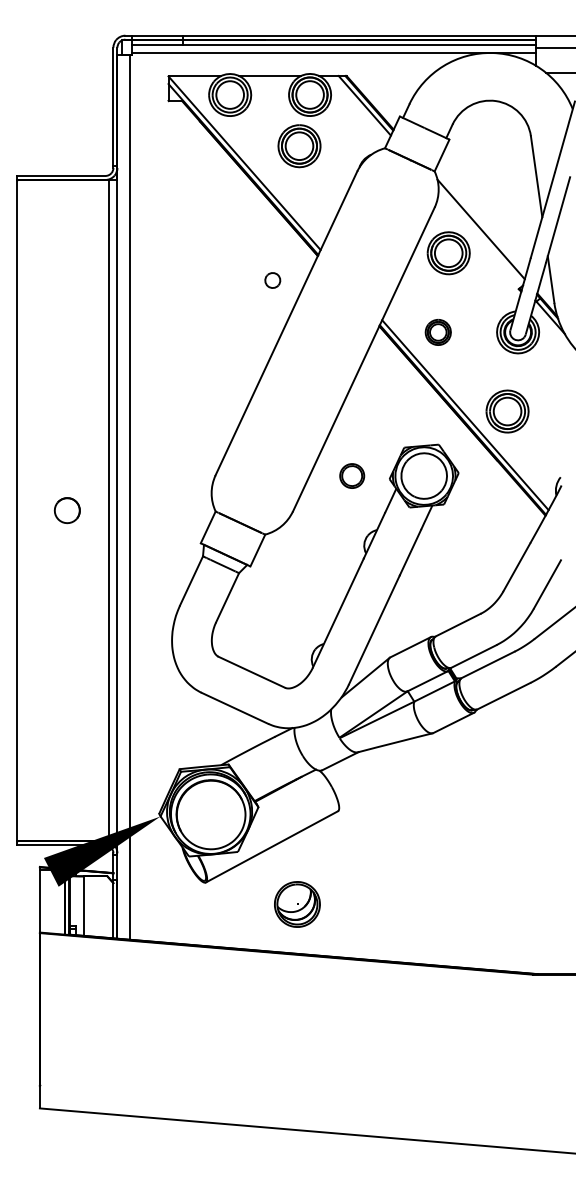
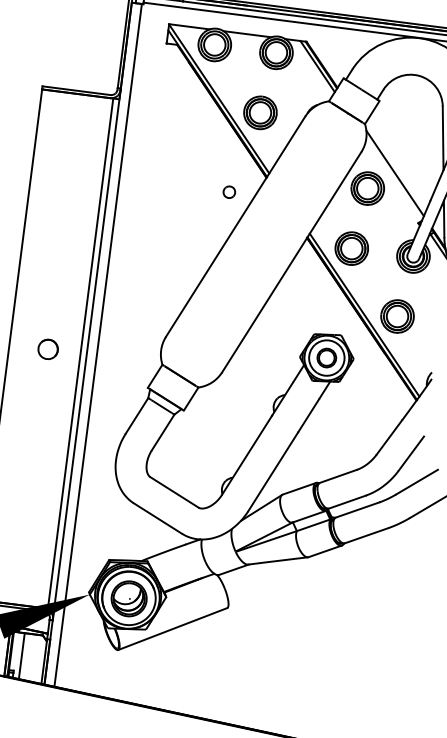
part: (299, 146) -> (260, 113), moved
part: (438, 332) -> (352, 248), size x1.67
part: (352, 475) -> (327, 357), moved
part: (297, 904) -> (129, 598), moved

